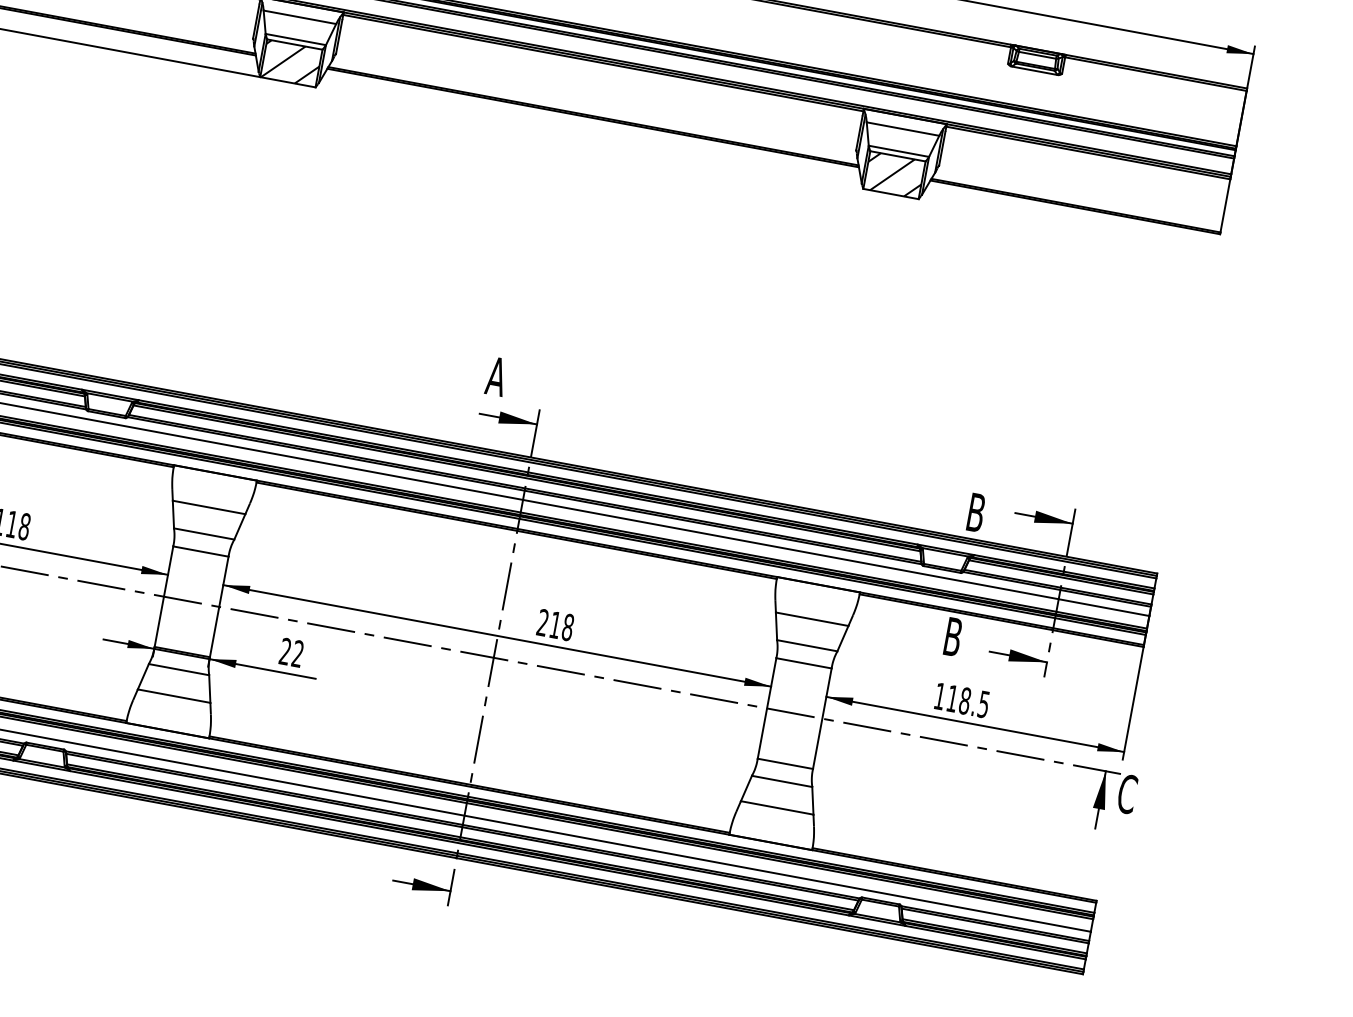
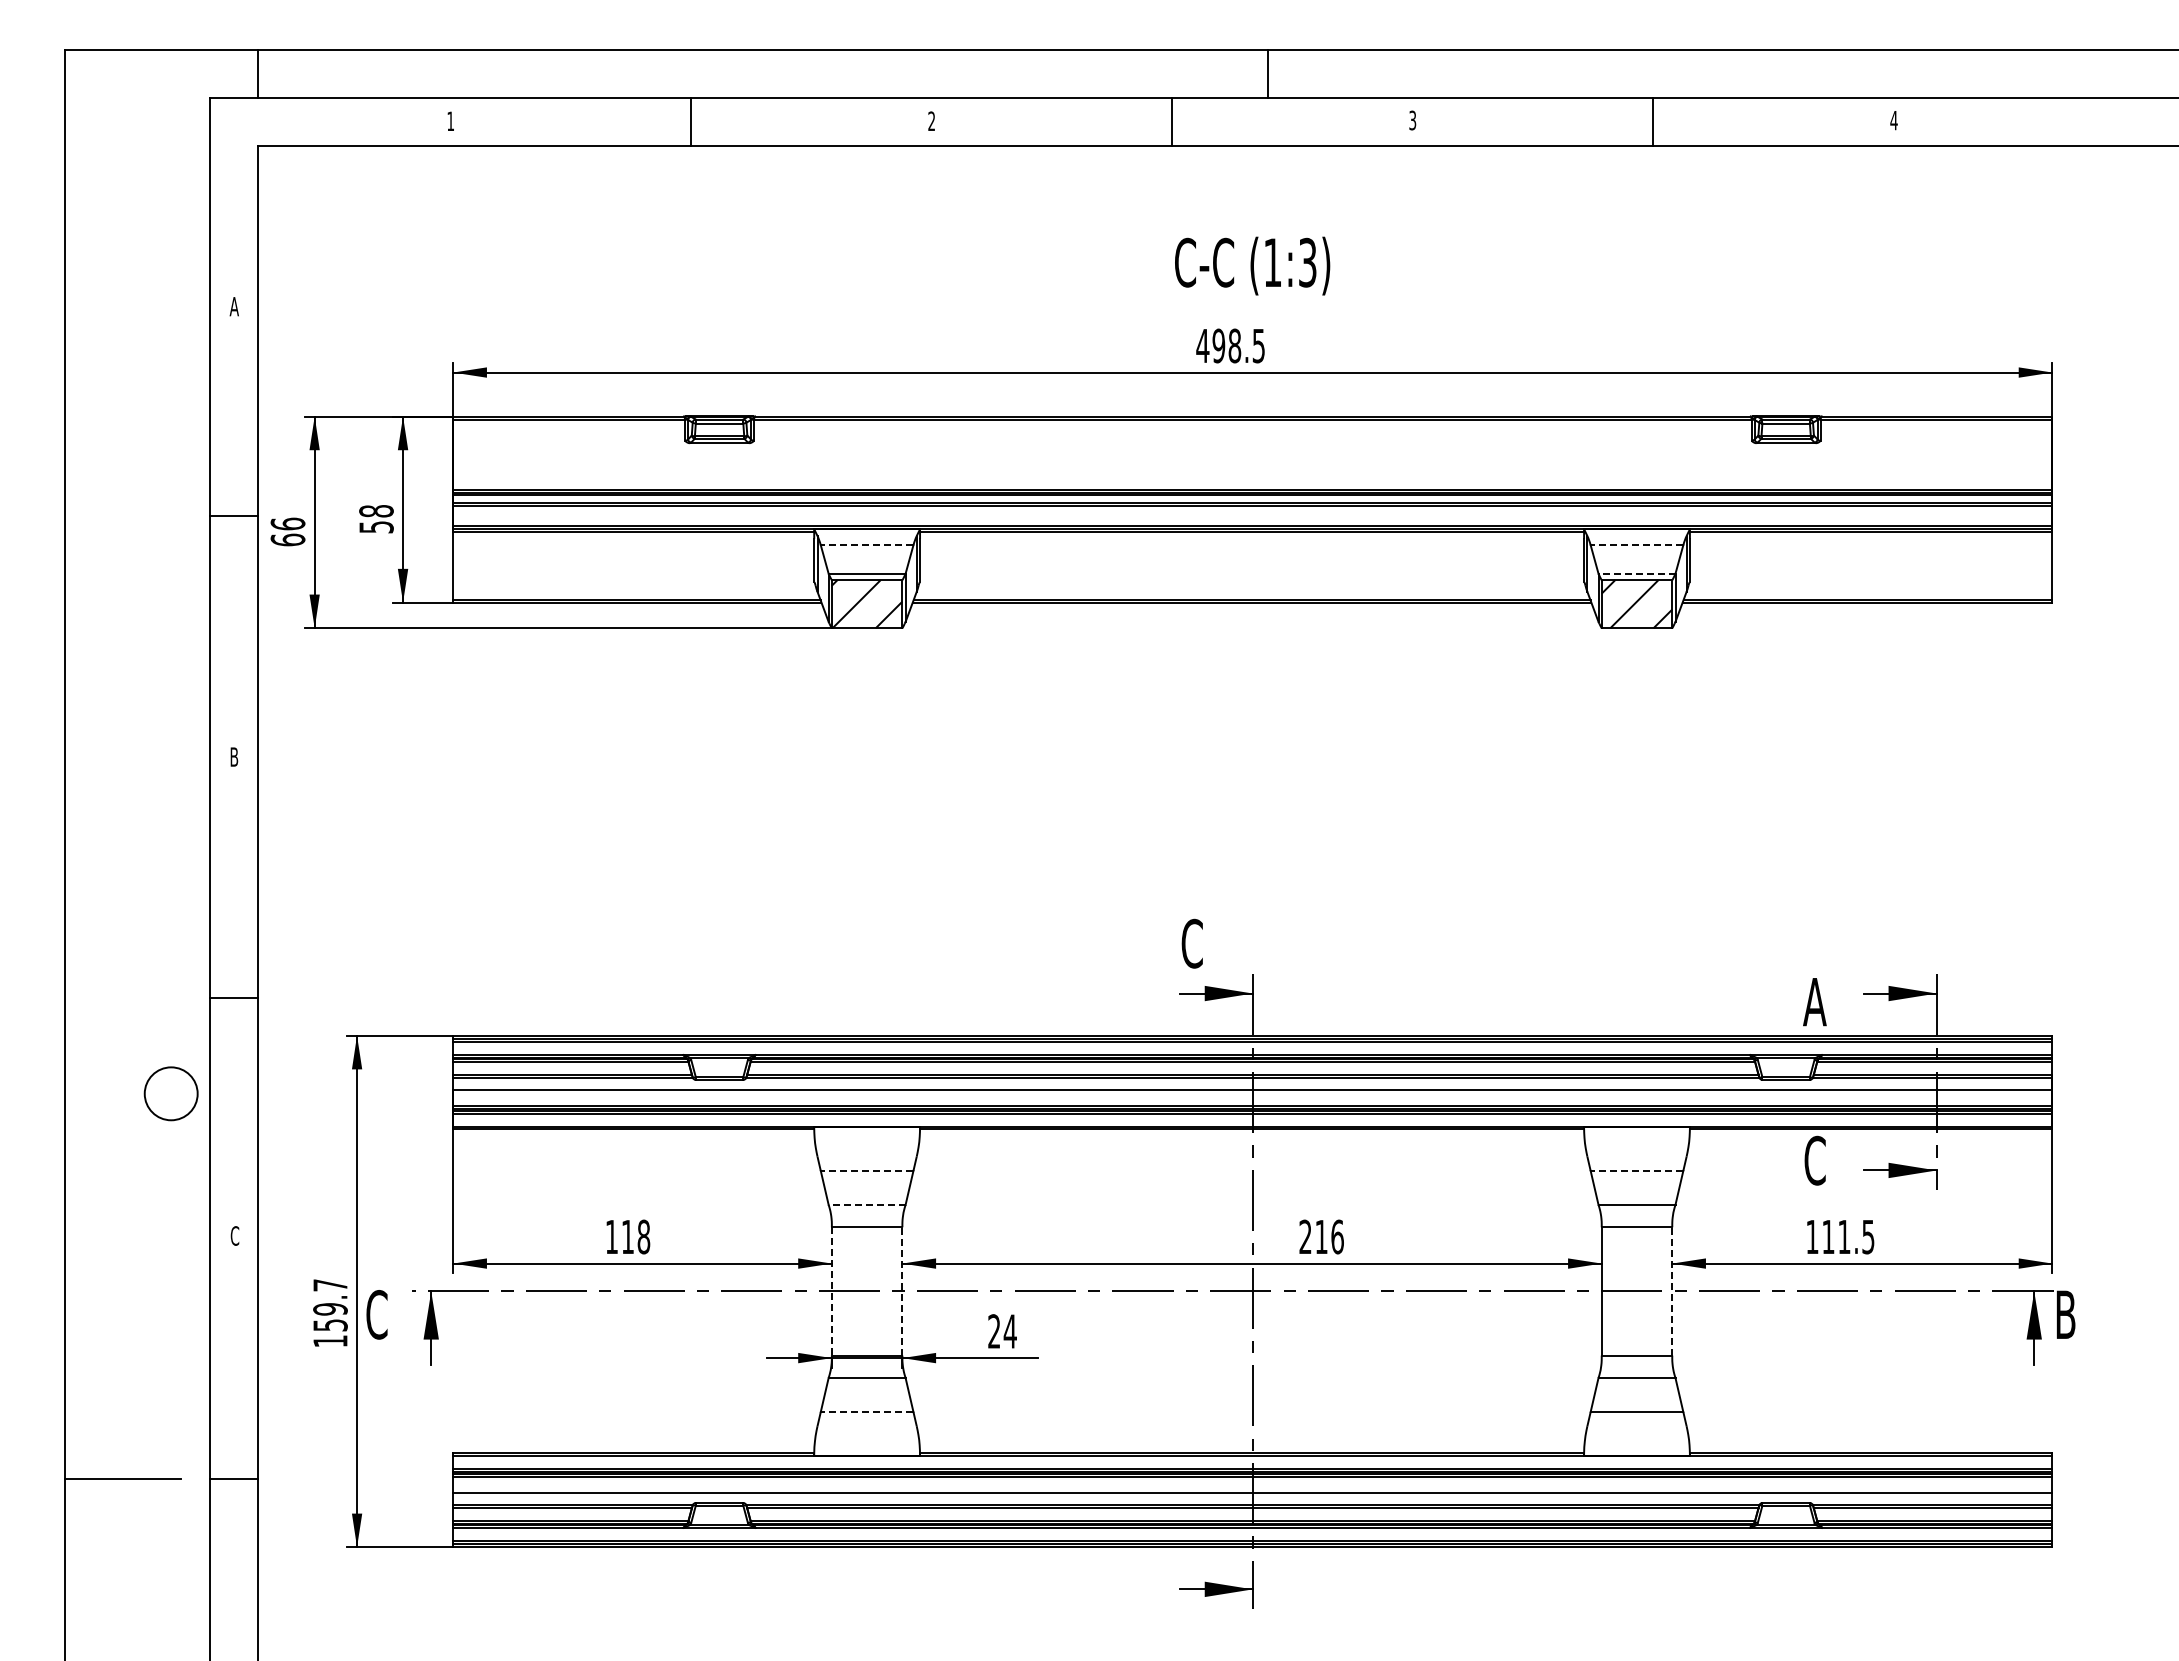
line: (299, 17) -> (866, 545), solid -> dashed
line: (902, 129) -> (1636, 545), solid -> dashed
line: (898, 151) -> (1636, 573), solid -> dashed
text: (496, 376) -> (1191, 943), A -> C
line: (208, 507) -> (866, 1171), solid -> dashed
text: (975, 513) -> (1814, 1002), B -> A
line: (203, 533) -> (866, 1204), solid -> dashed
line: (163, 596) -> (831, 1291), solid -> dashed
line: (219, 606) -> (902, 1290), solid -> dashed
line: (811, 619) -> (1636, 1171), solid -> dashed
text: (568, 627) -> (1337, 1236), 218 -> 216
text: (952, 636) -> (1814, 1160), B -> C
text: (297, 653) -> (1009, 1331), 22 -> 24
line: (173, 695) -> (866, 1411), solid -> dashed
text: (965, 700) -> (1844, 1236), 118.5 -> 111.5
line: (822, 717) -> (1672, 1290), solid -> dashed
text: (1127, 793) -> (2065, 1314), C -> B

